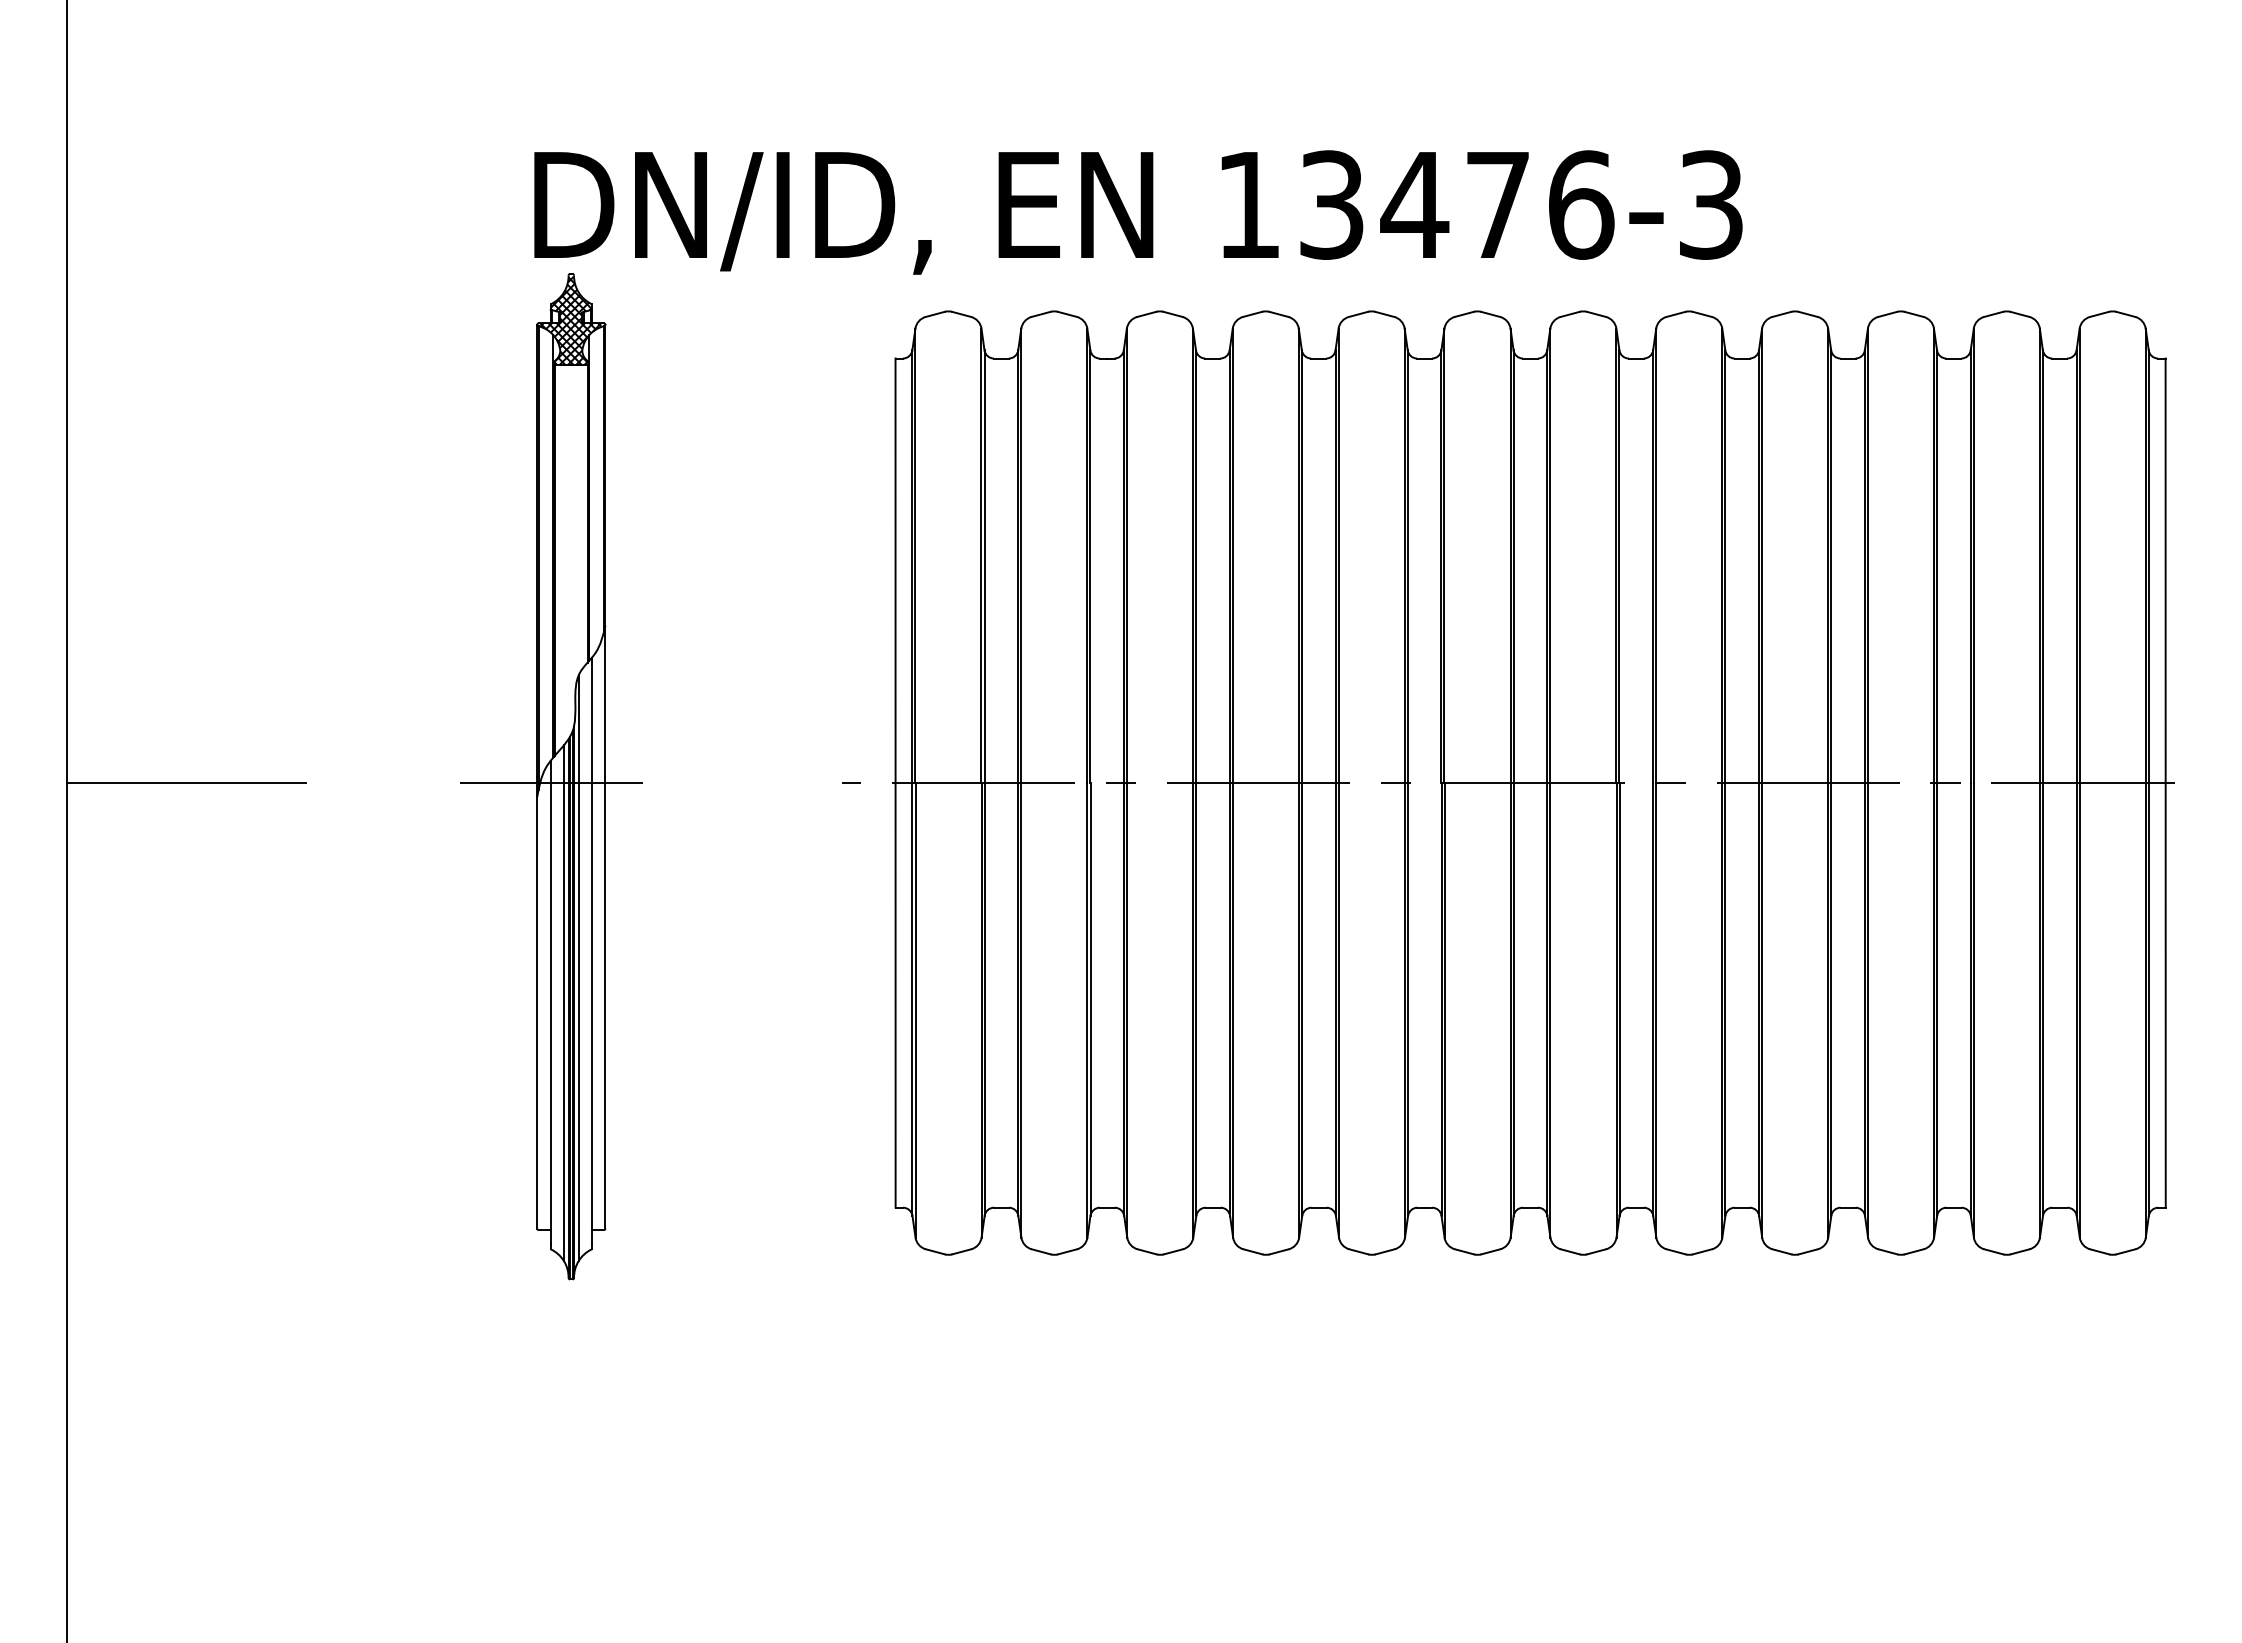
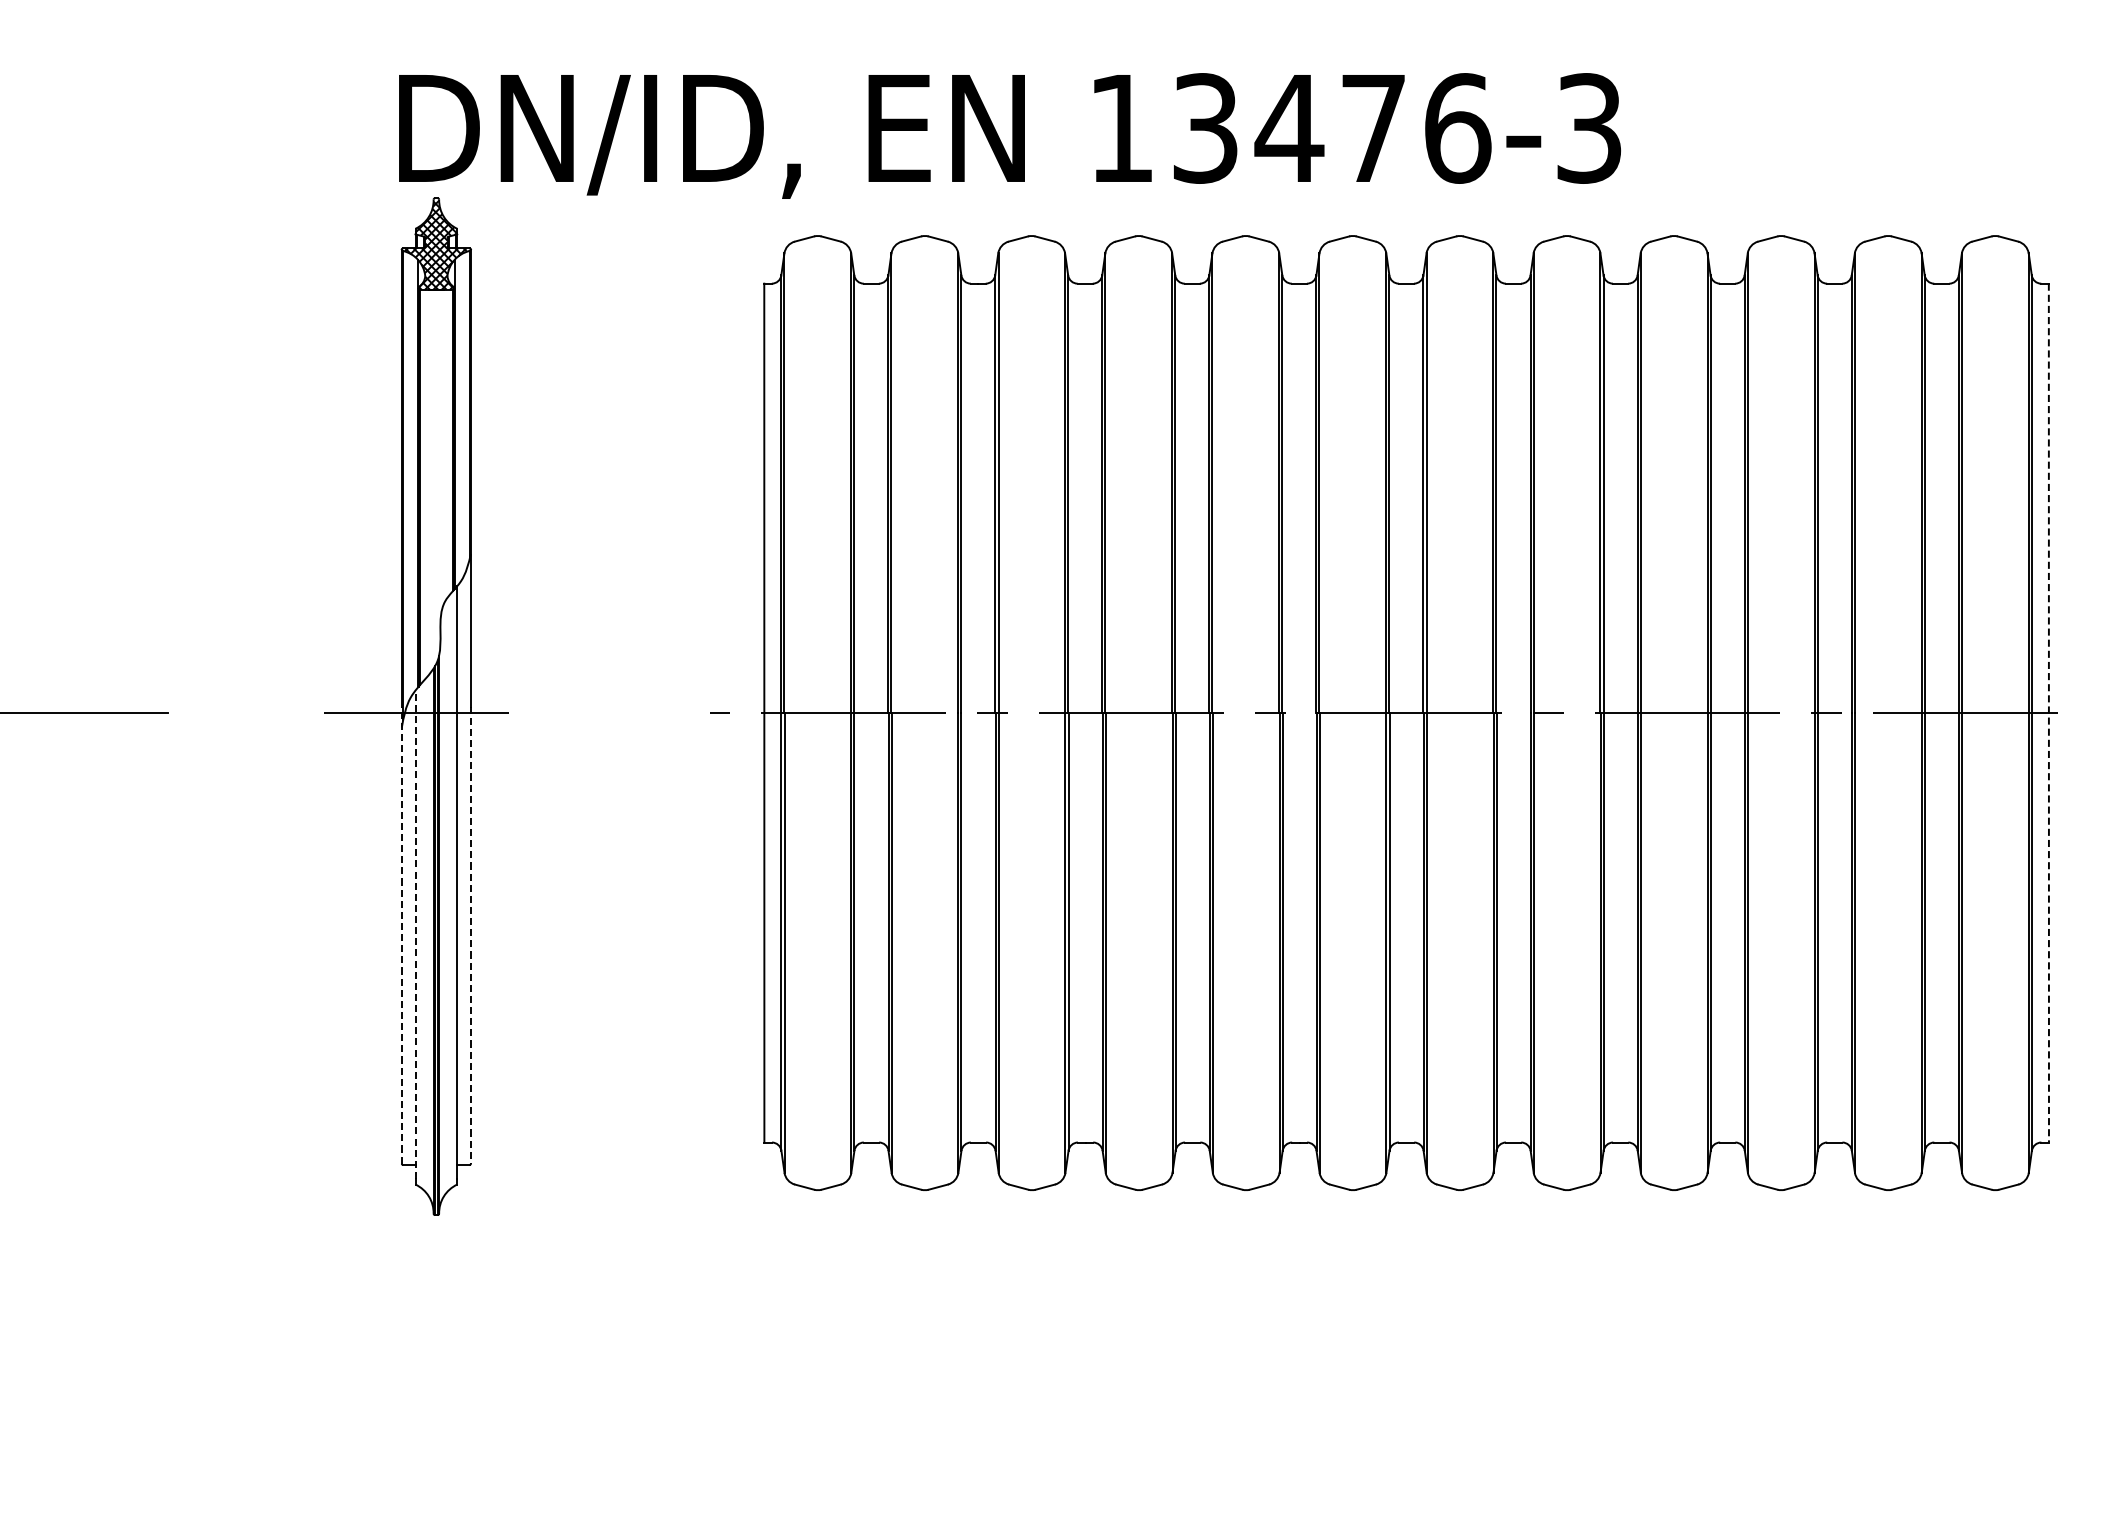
line: (2165, 783) -> (2048, 713), solid -> dashed
line: (578, 968) -> (443, 900), removed
line: (537, 1002) -> (402, 934), solid -> dashed
line: (550, 1002) -> (415, 934), solid -> dashed
line: (605, 1002) -> (470, 934), solid -> dashed
line: (563, 1003) -> (428, 935), removed

